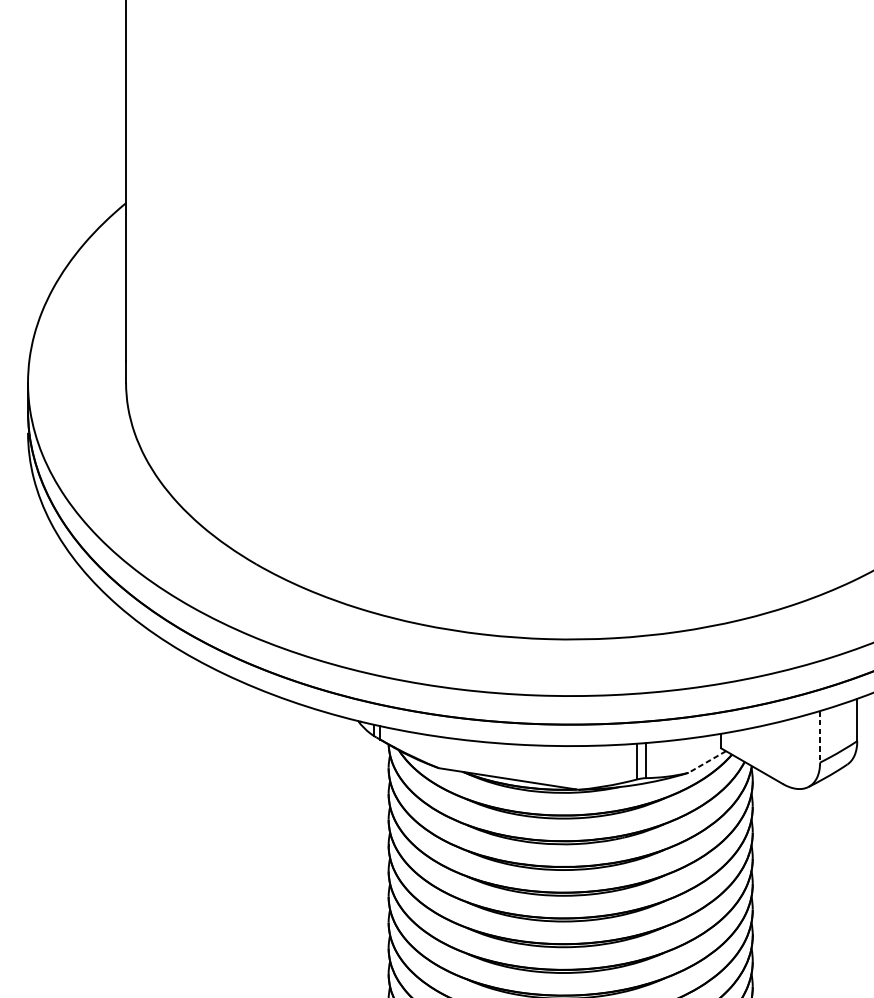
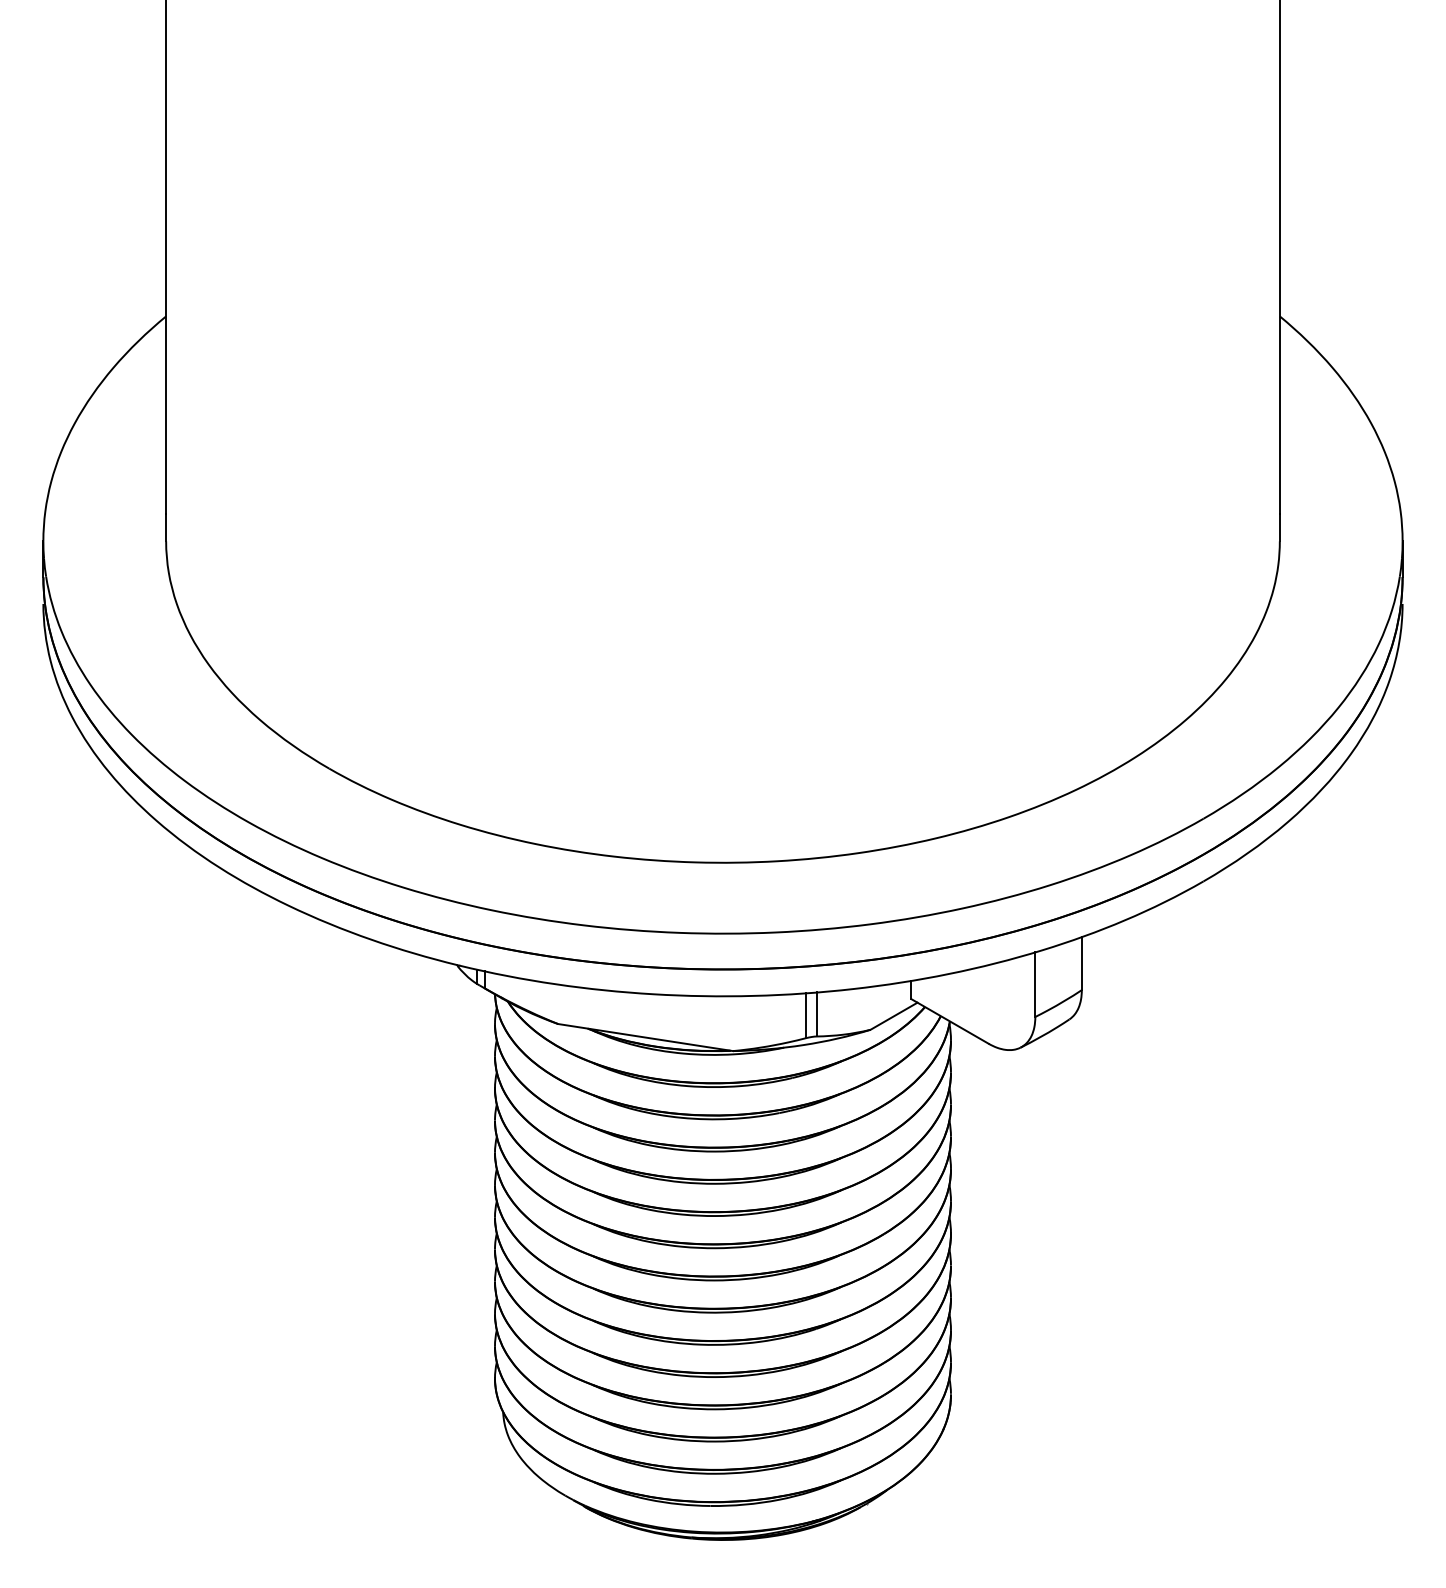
line: (820, 737) -> (1035, 985), dashed -> solid
line: (706, 762) -> (893, 1016), dashed -> solid

